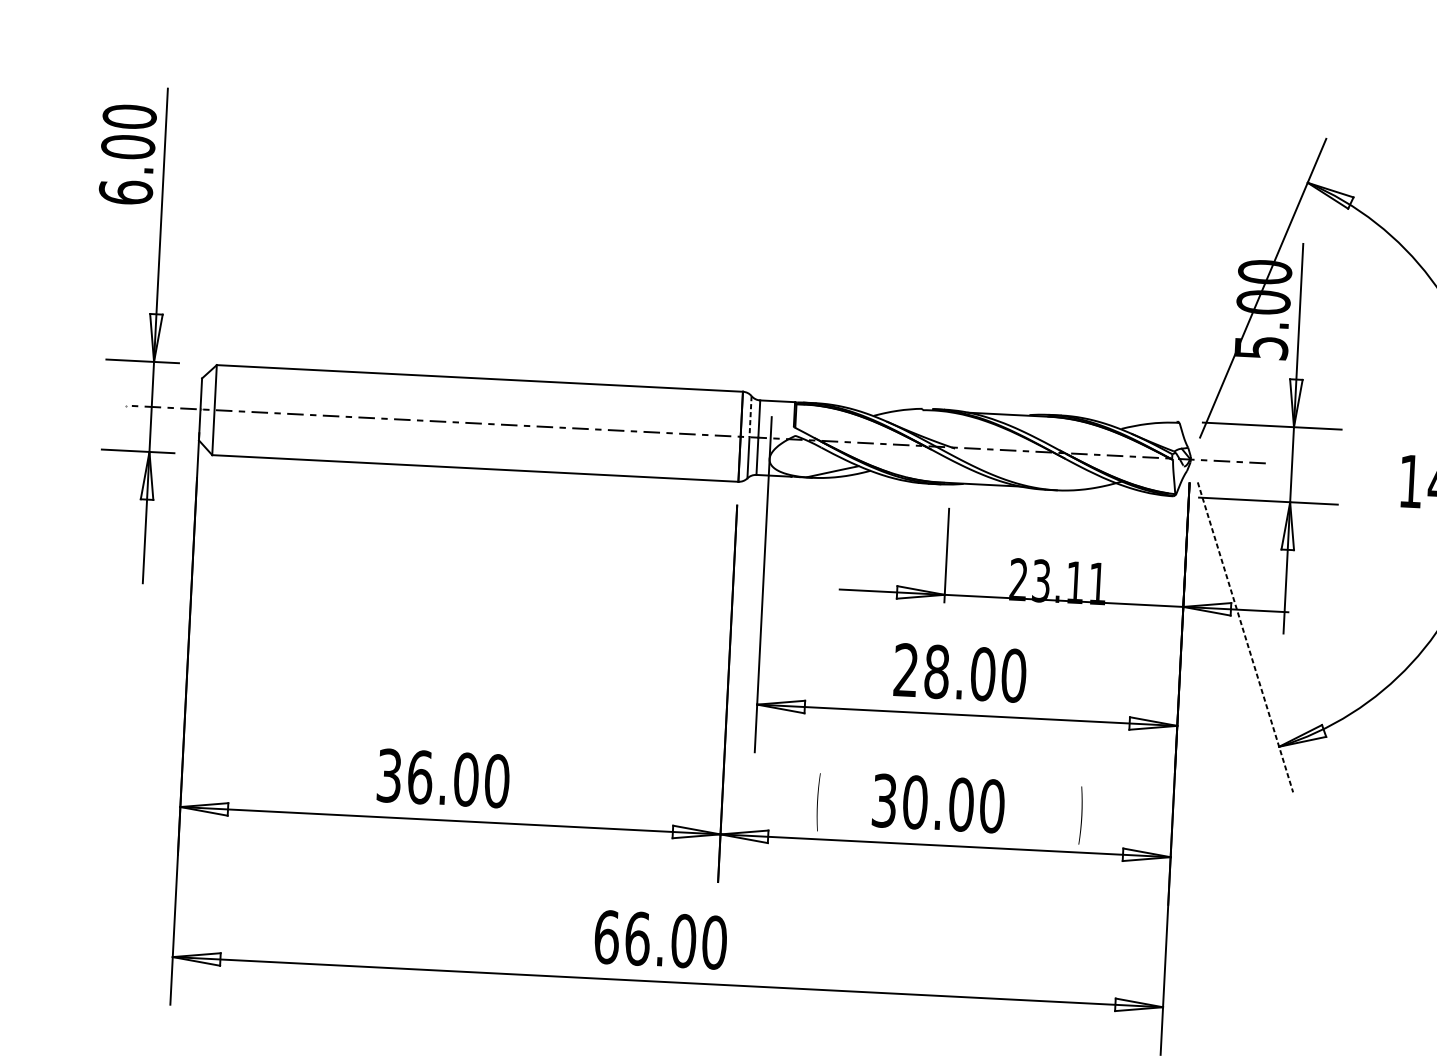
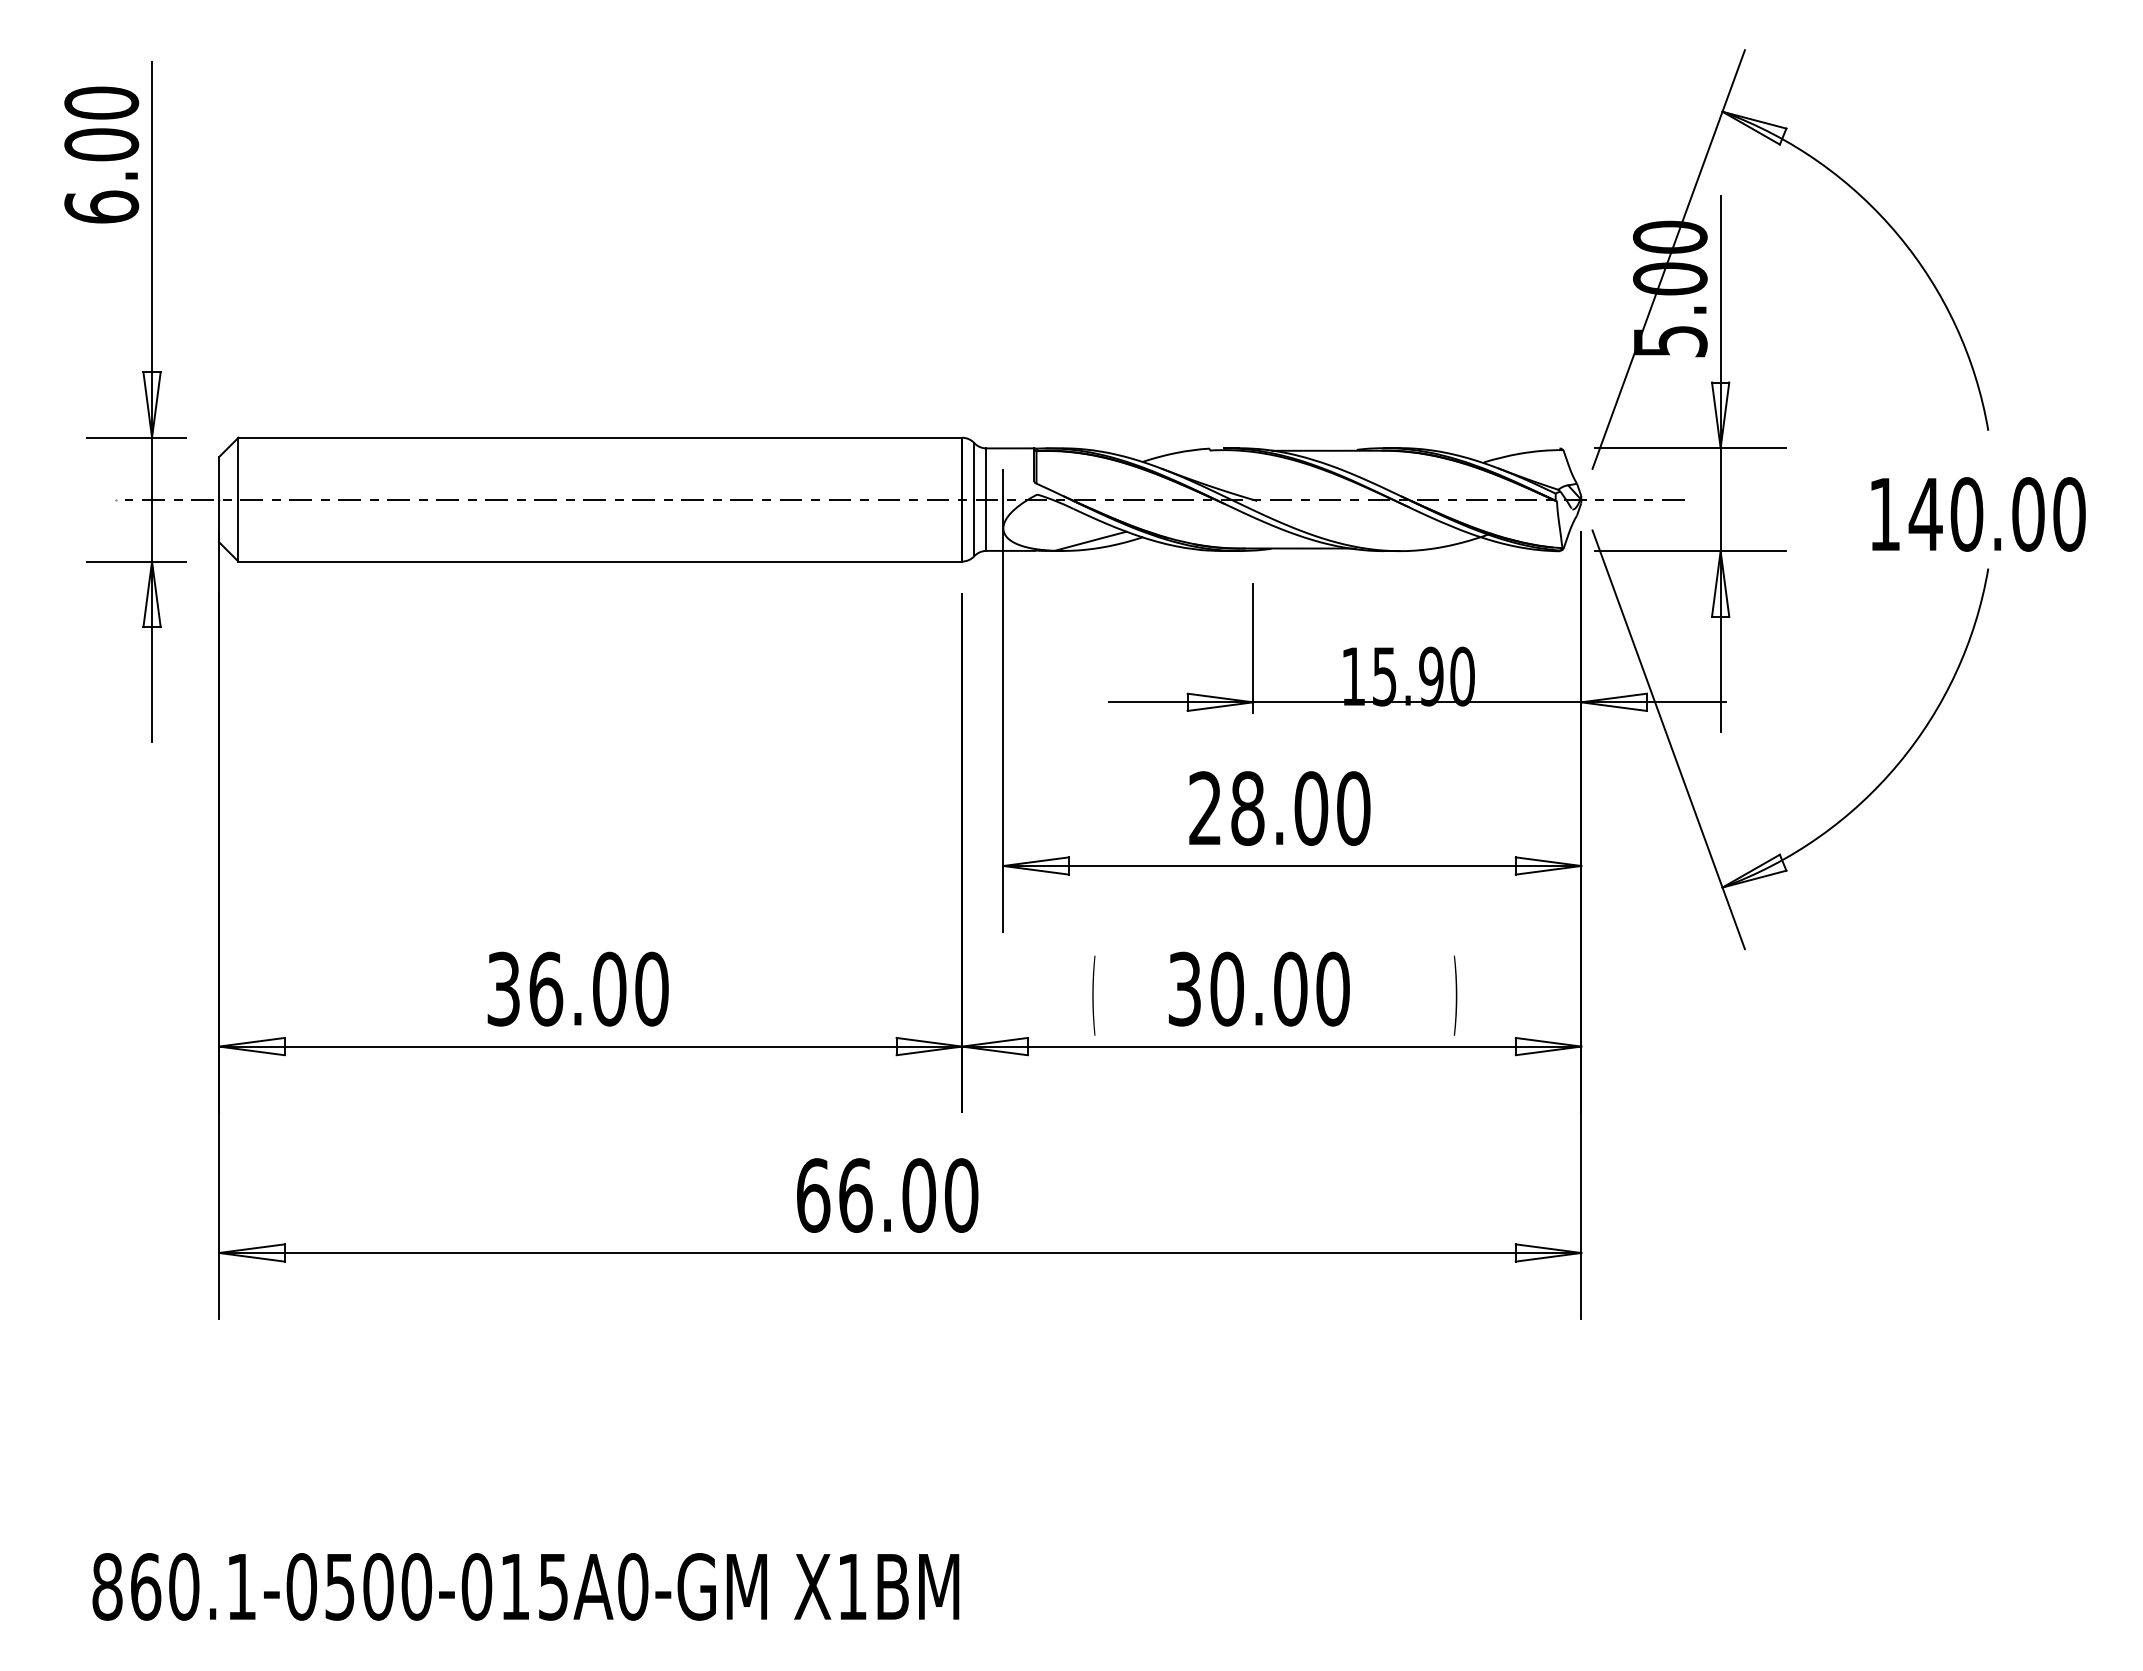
line: (750, 416) -> (974, 471), dashed -> solid
text: (1057, 581) -> (1407, 676), 23.11 -> 15.90
line: (1245, 637) -> (1668, 739), dashed -> solid

